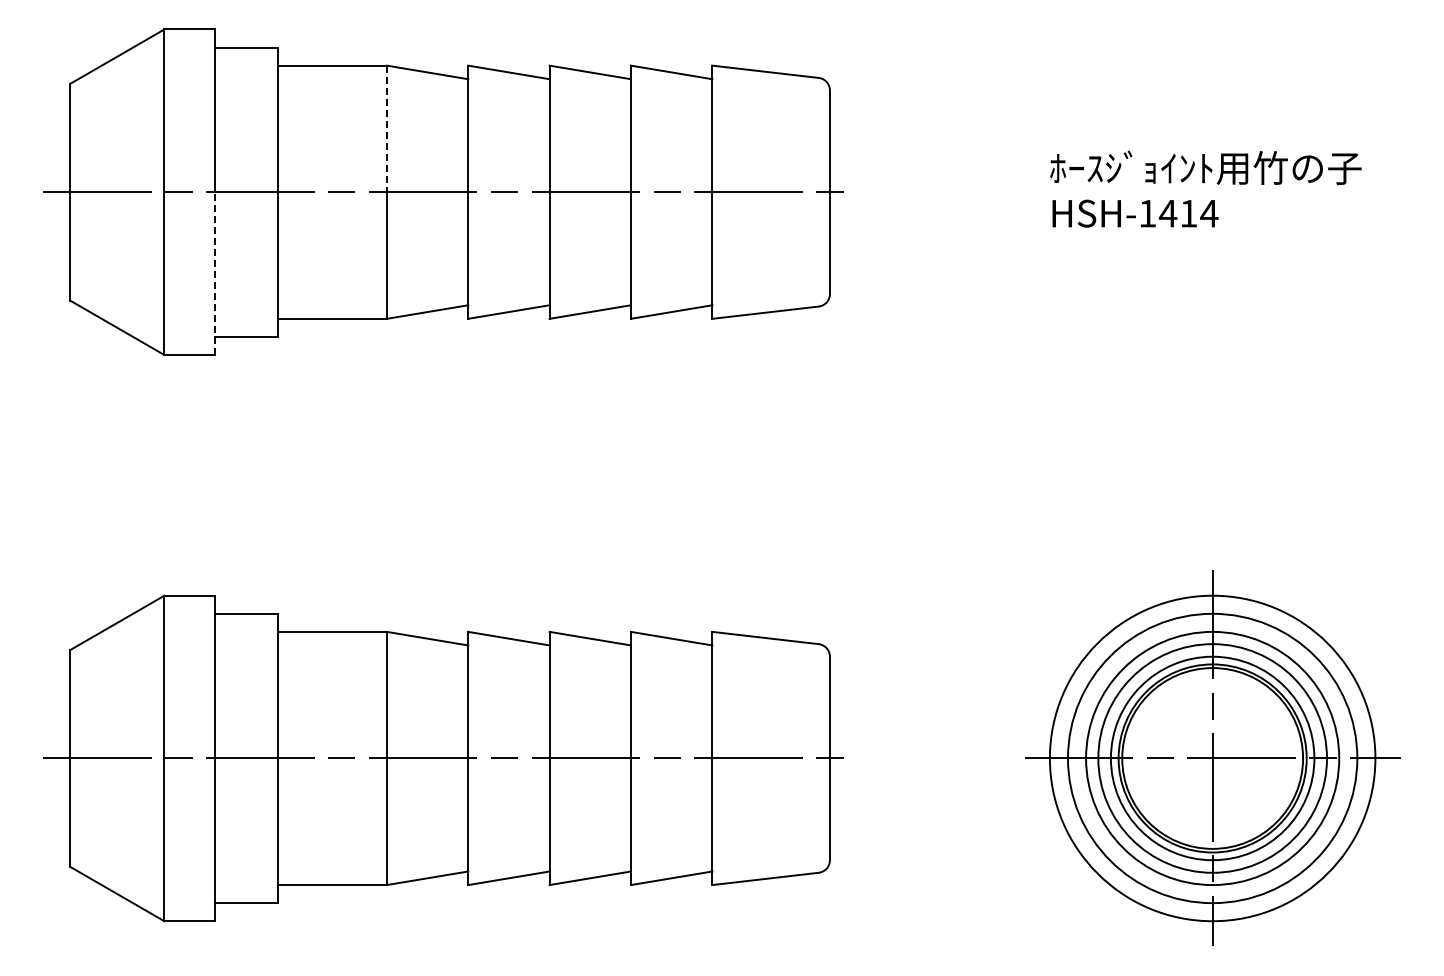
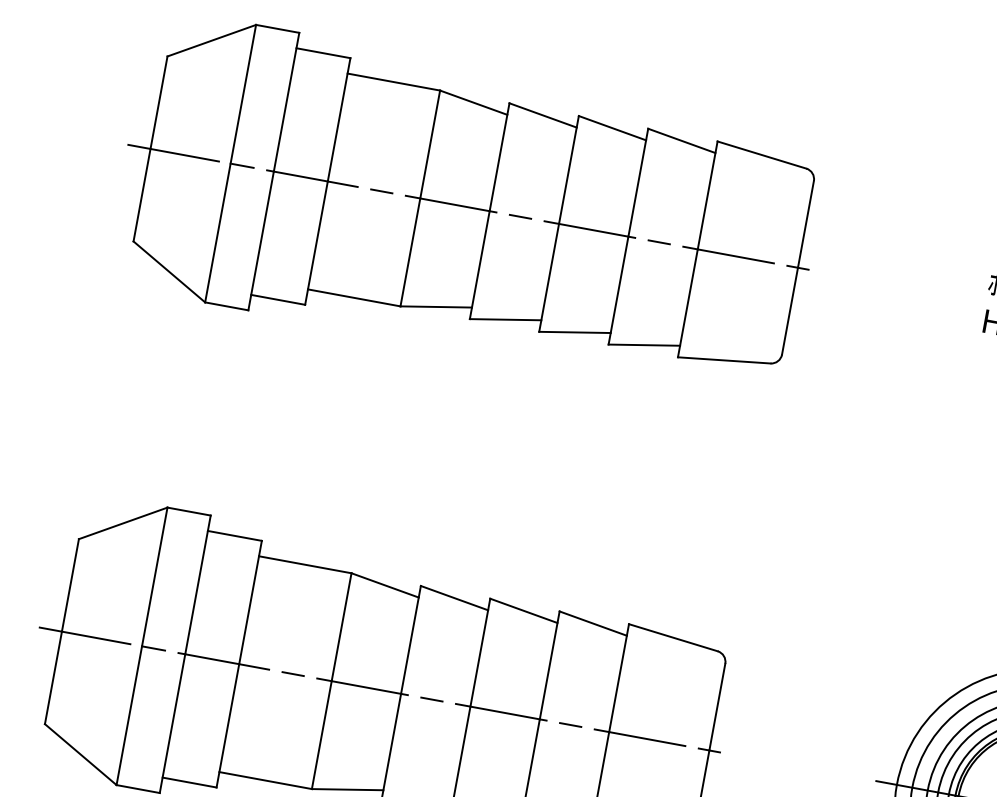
line: (386, 129) -> (429, 144), dashed -> solid
line: (215, 273) -> (261, 240), dashed -> solid

